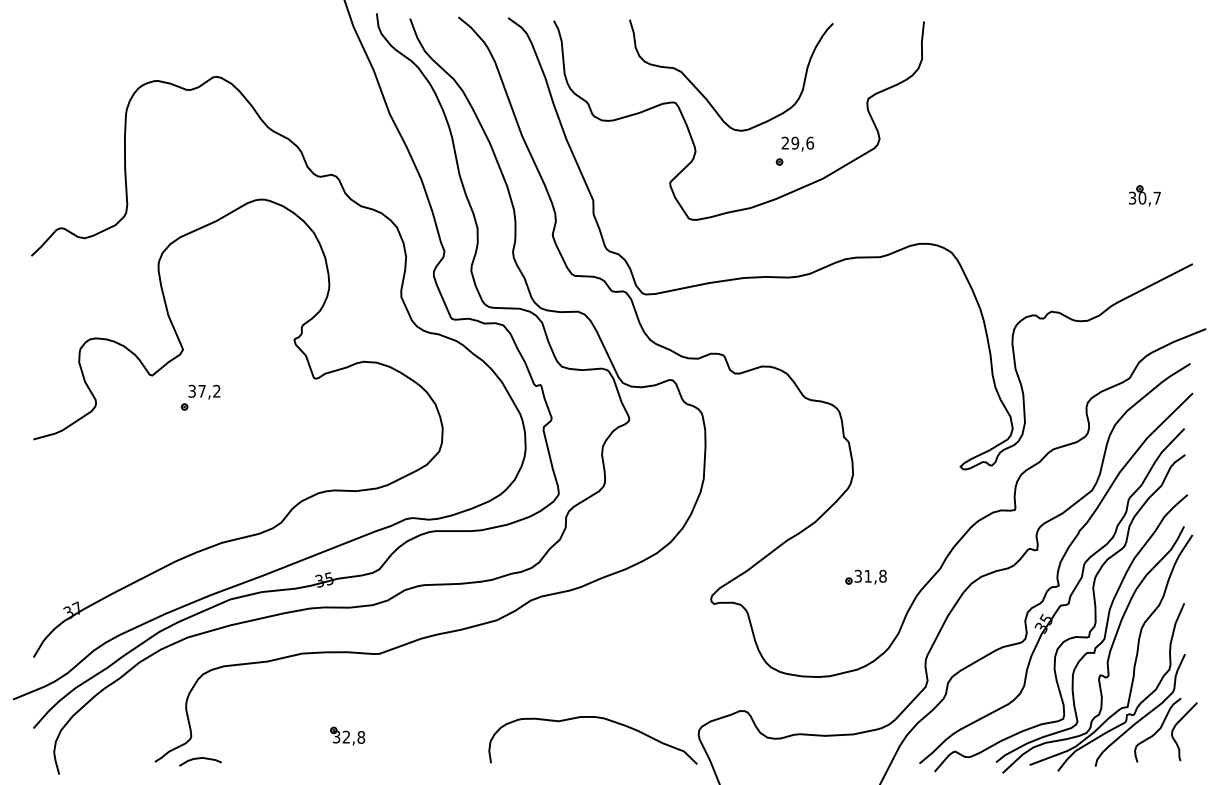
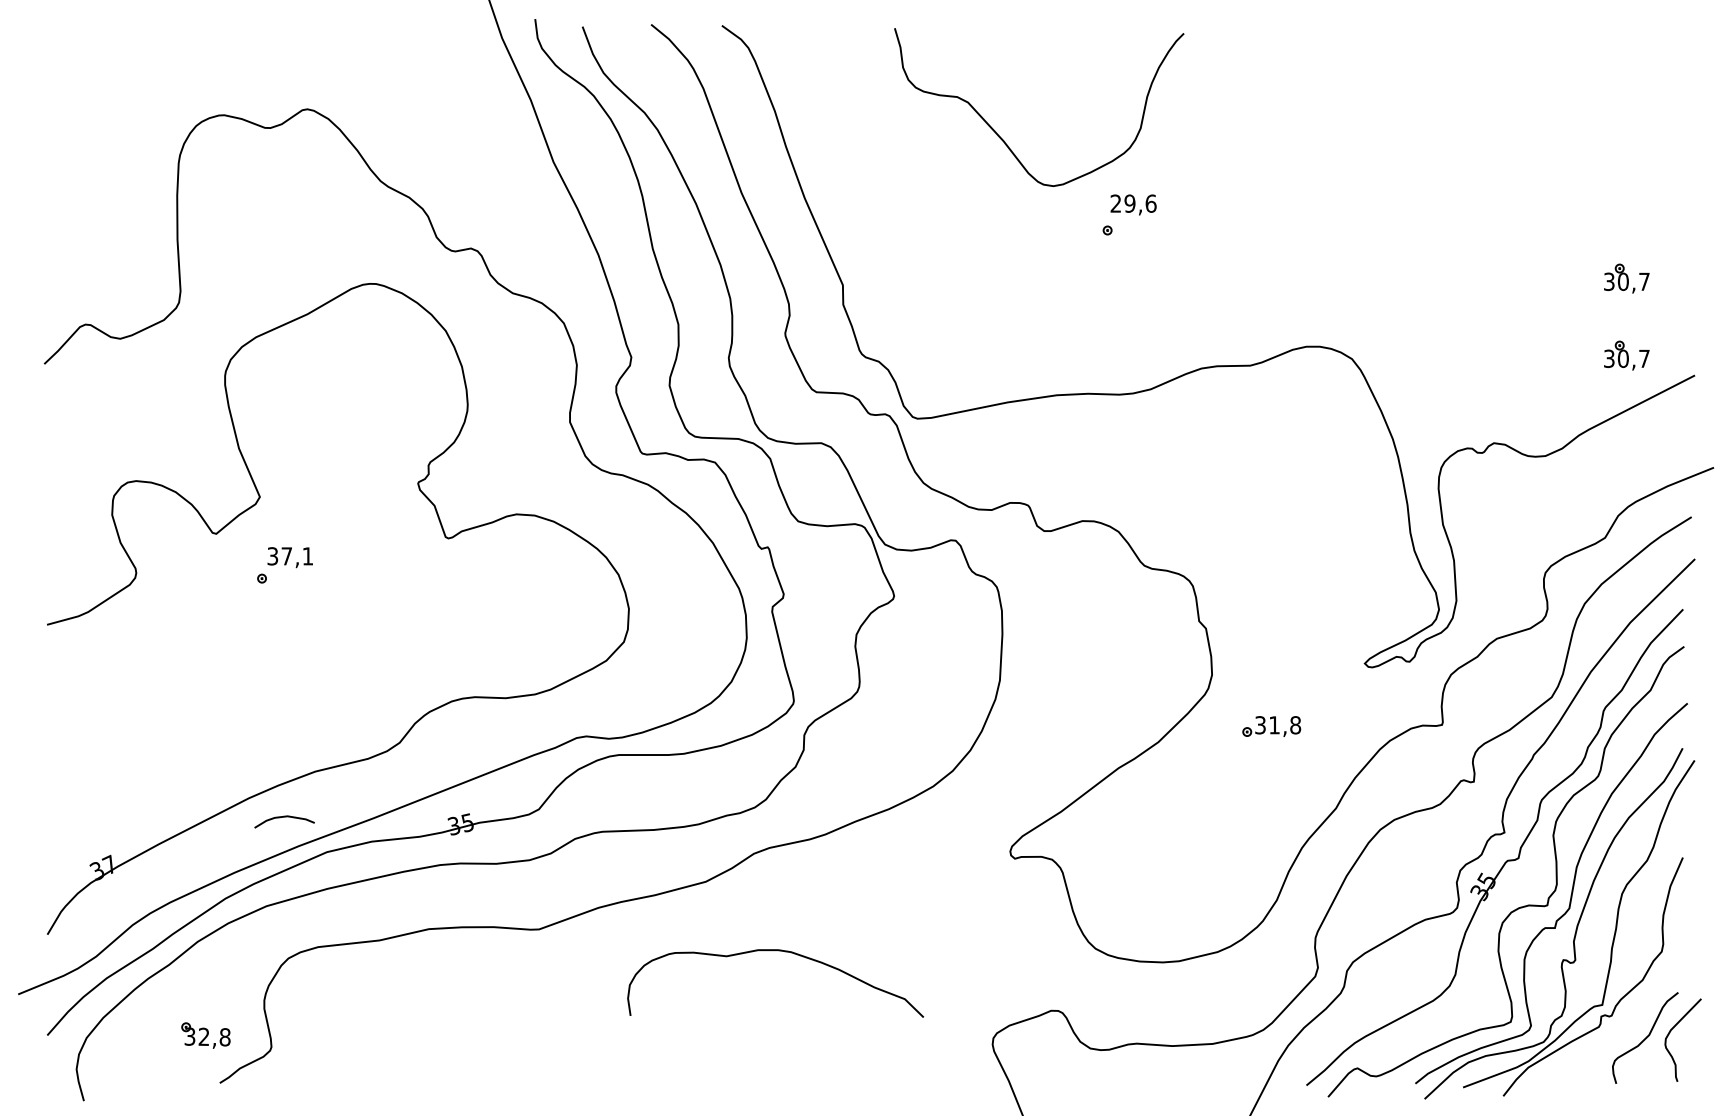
curve: (692, 137) -> (983, 195), removed
part: (1144, 250) -> (1626, 355), added
text: (216, 391) -> (307, 556), 37,2 -> 37,1
part: (866, 577) -> (1271, 726), moved
curve: (1143, 716) -> (1624, 1018), removed
curve: (593, 717) -> (775, 951), moved
part: (347, 736) -> (205, 1035), moved
curve: (200, 758) -> (284, 817), moved

